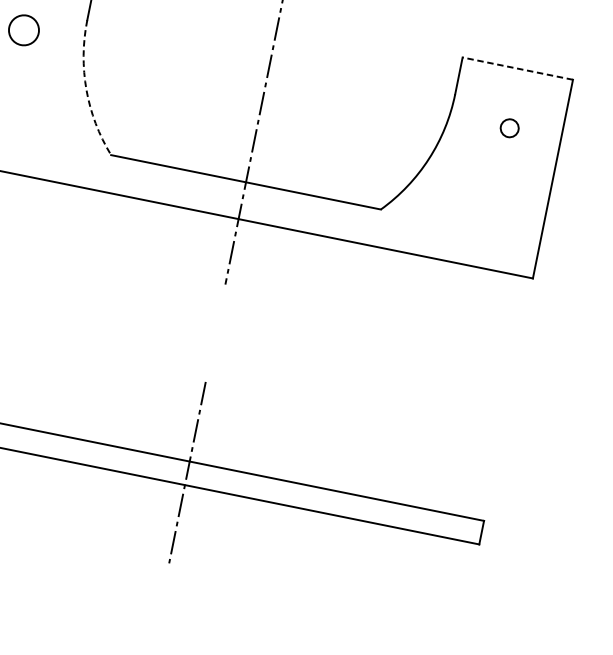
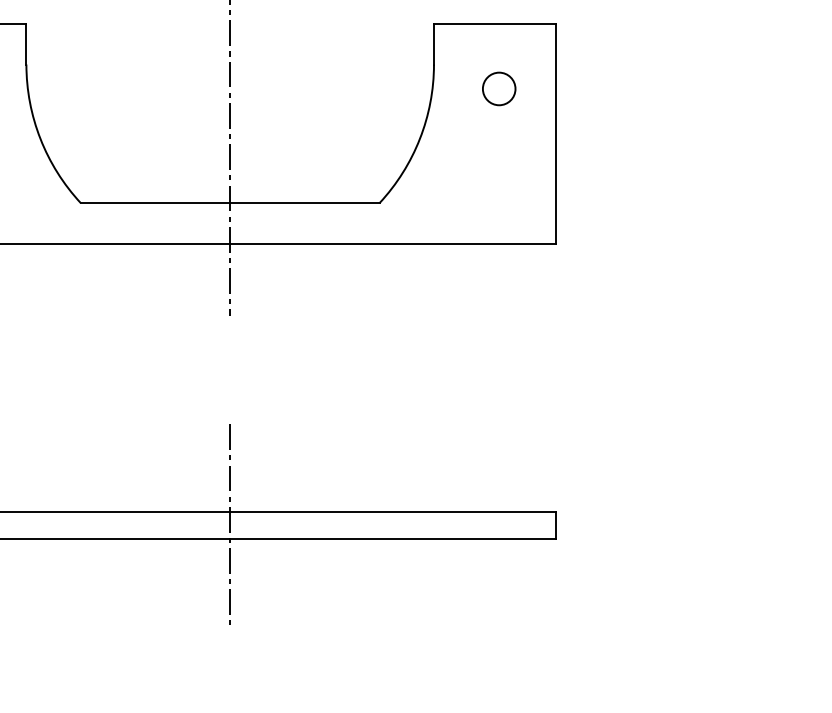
line: (517, 68) -> (494, 23), dashed -> solid
arc: (86, 89) -> (40, 138), dashed -> solid
circle: (509, 127) -> (499, 88), size x1.67

